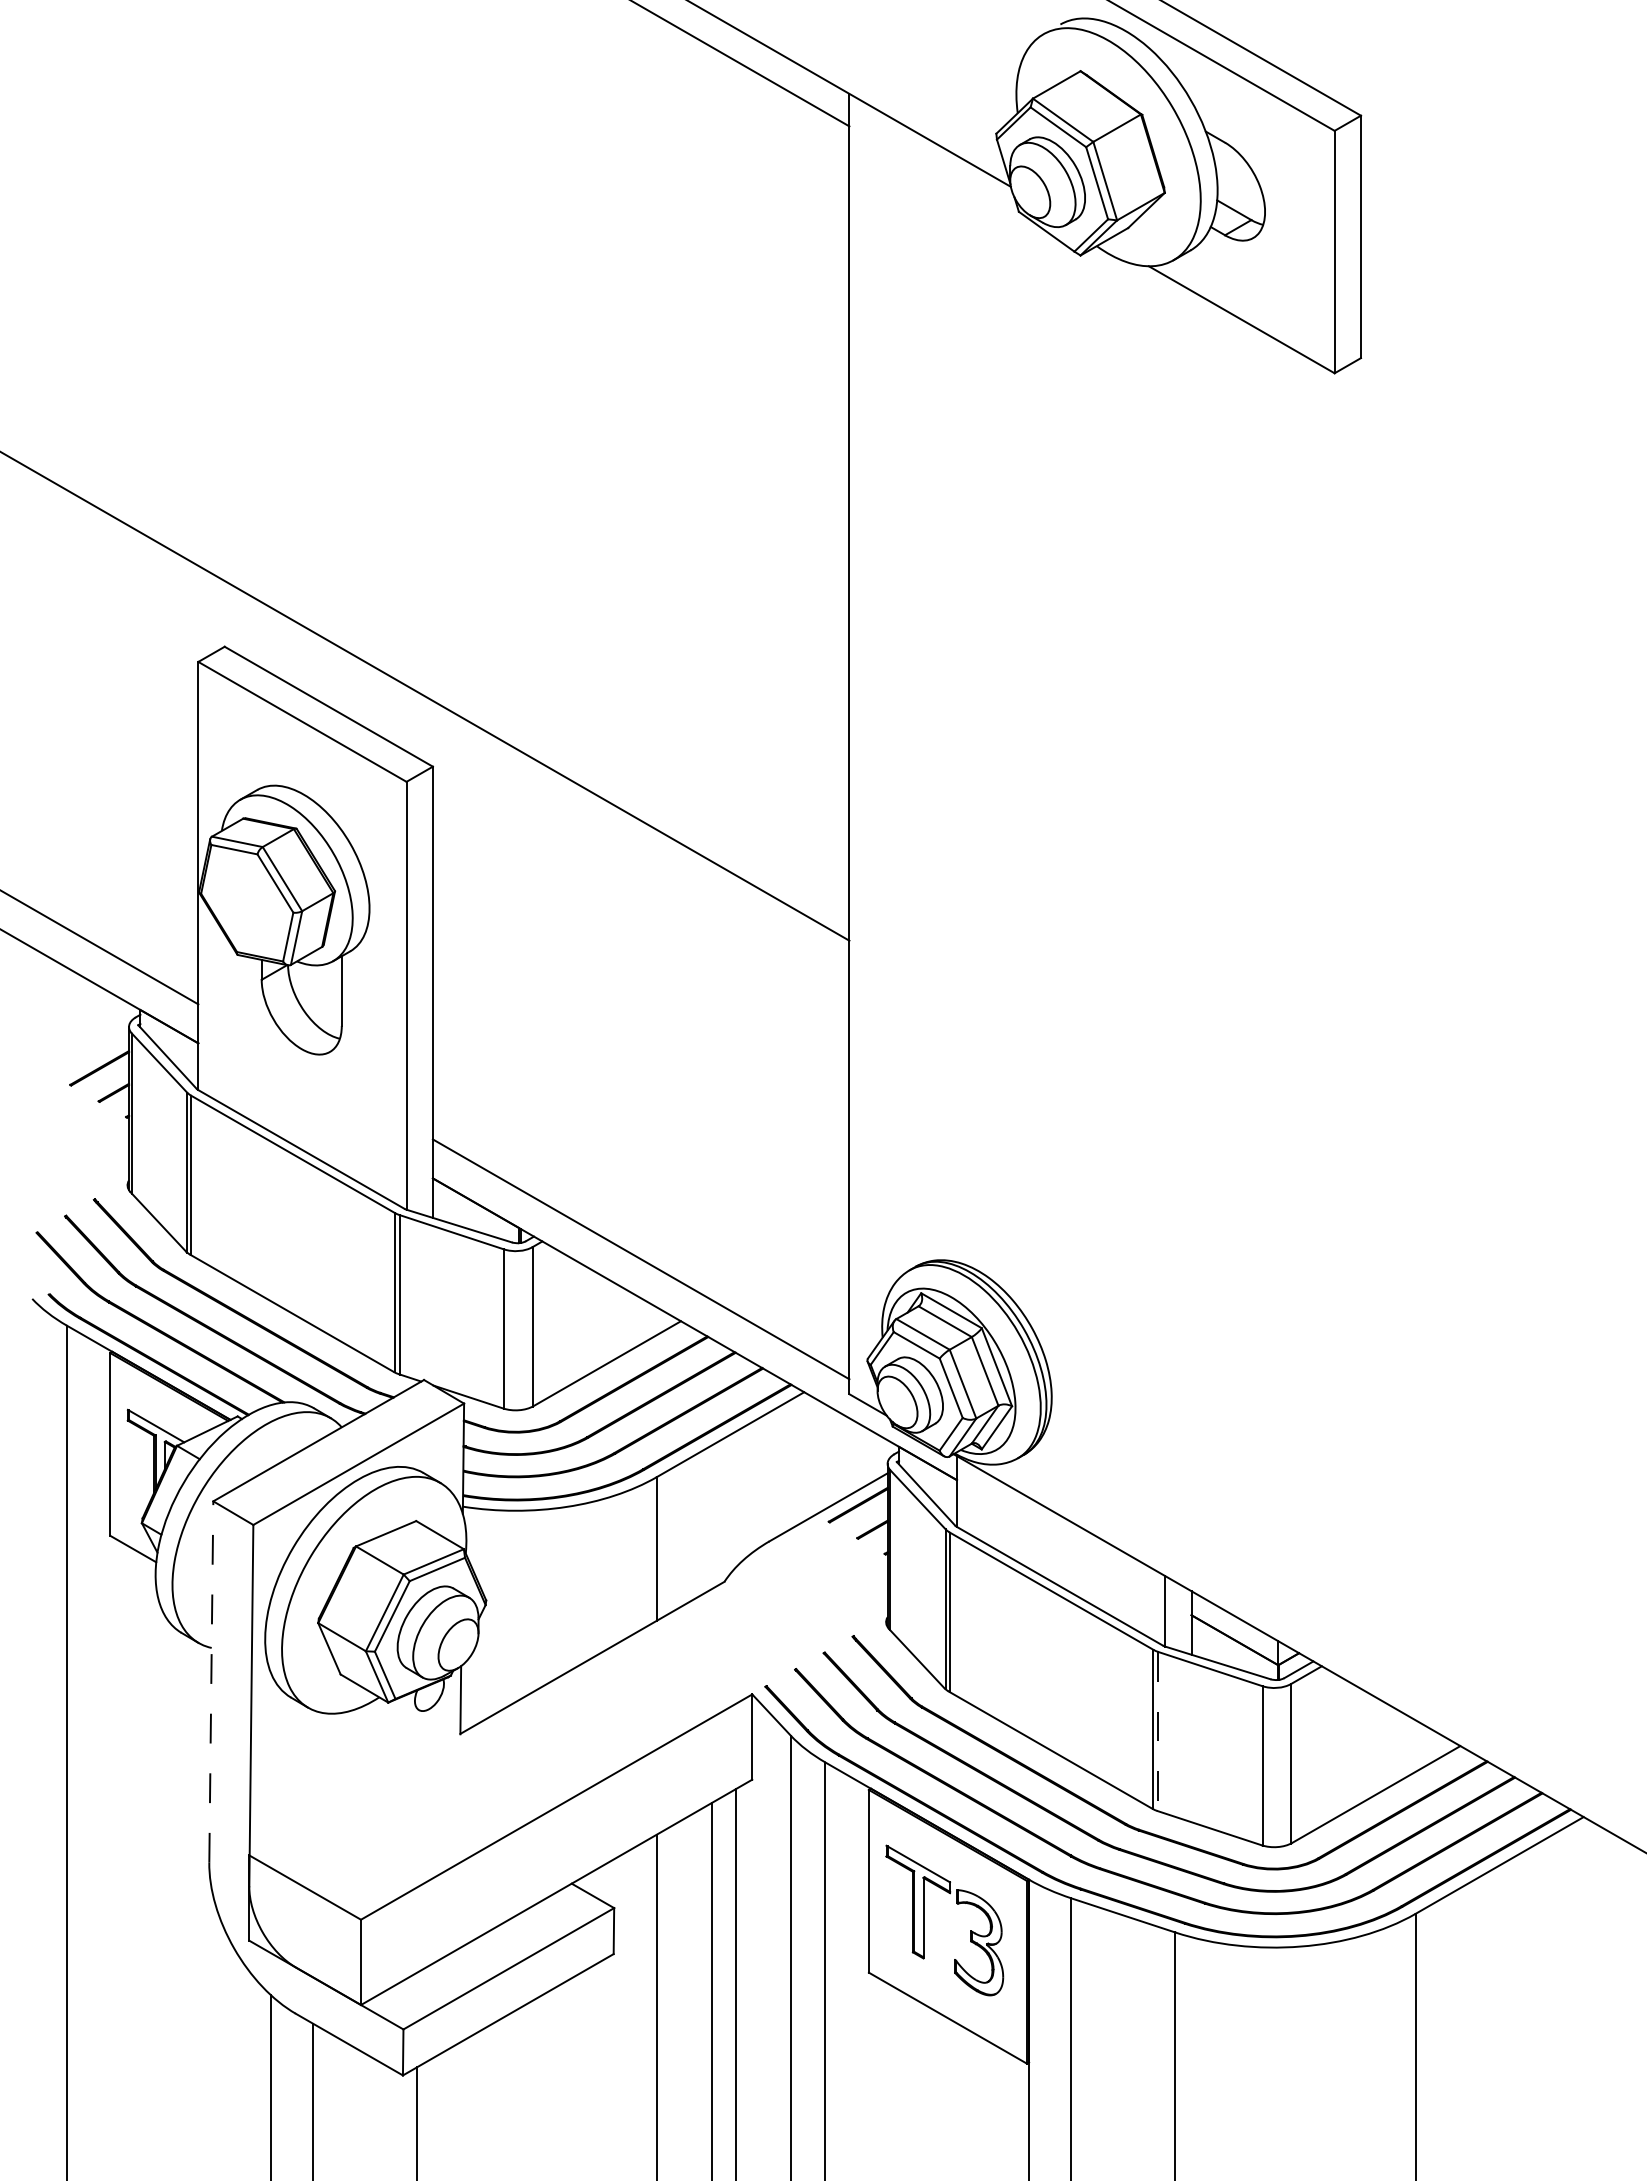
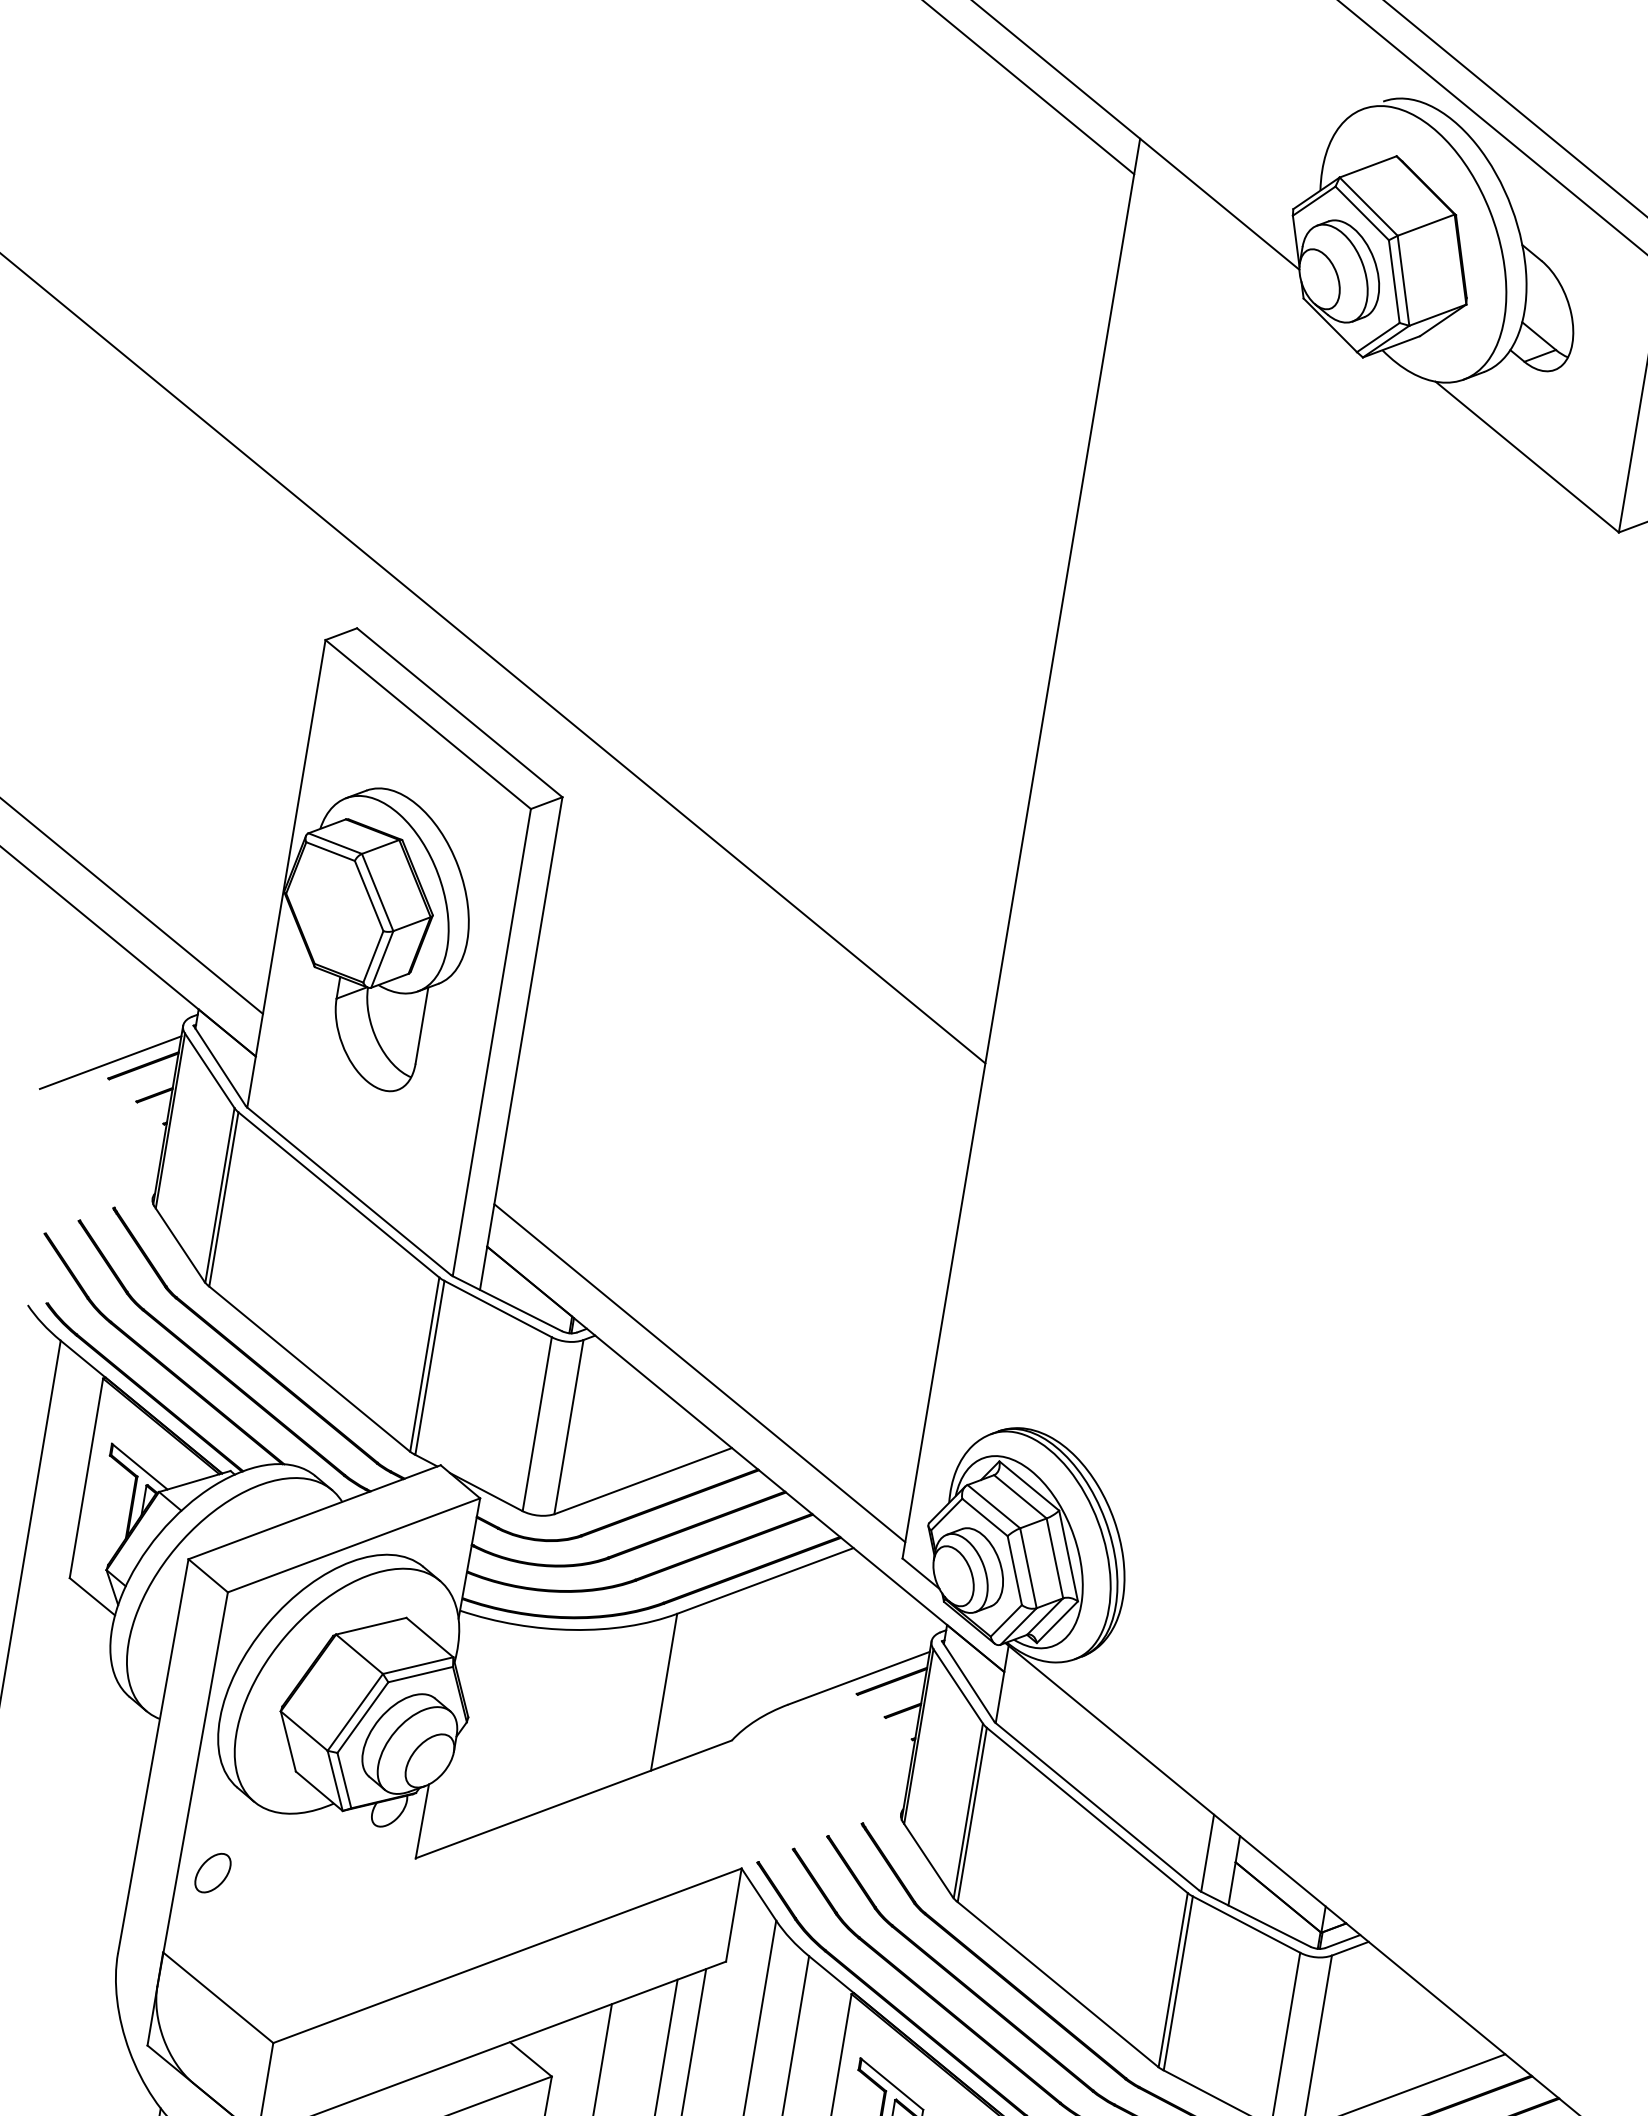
line: (69, 1070) -> (110, 1062), added
line: (211, 1682) -> (153, 1756), dashed -> solid
line: (1158, 1731) -> (1178, 1983), dashed -> solid
part: (281, 1776) -> (212, 1872), added

